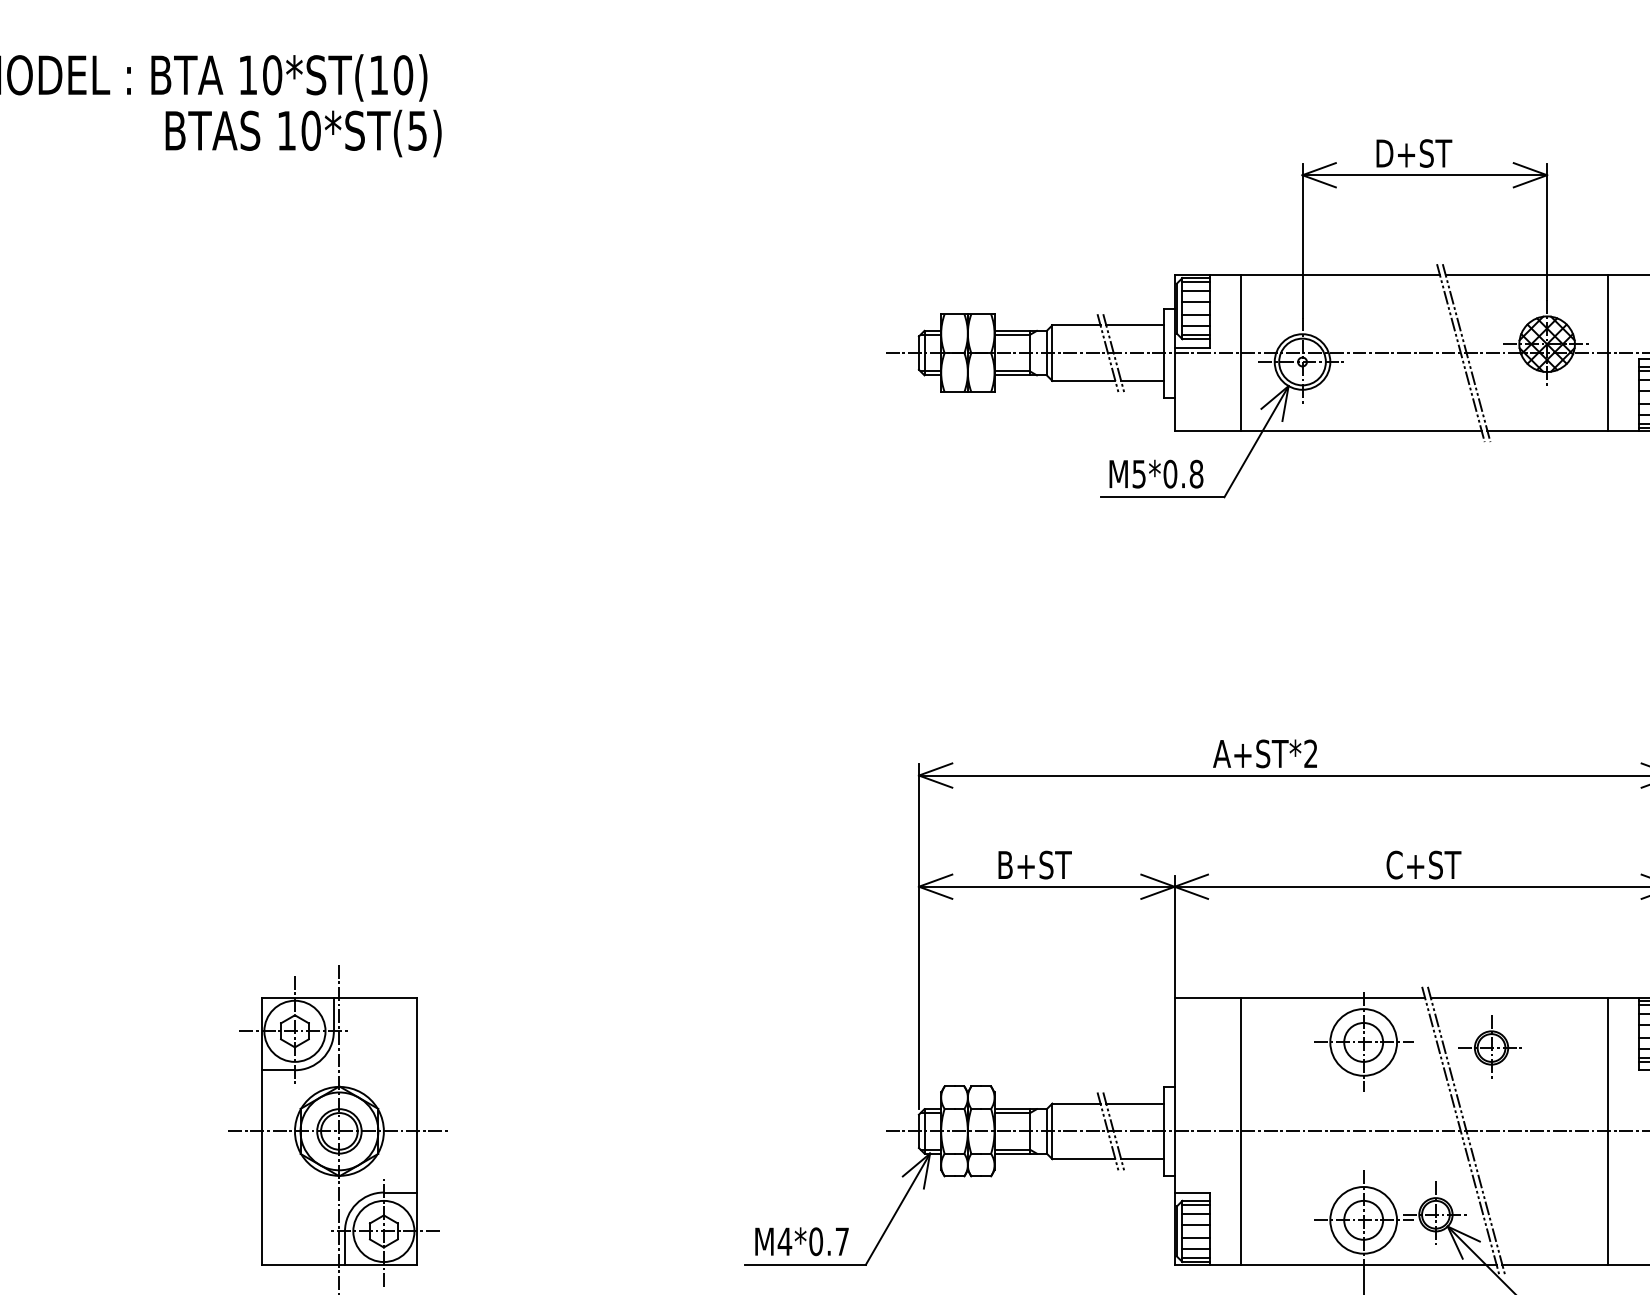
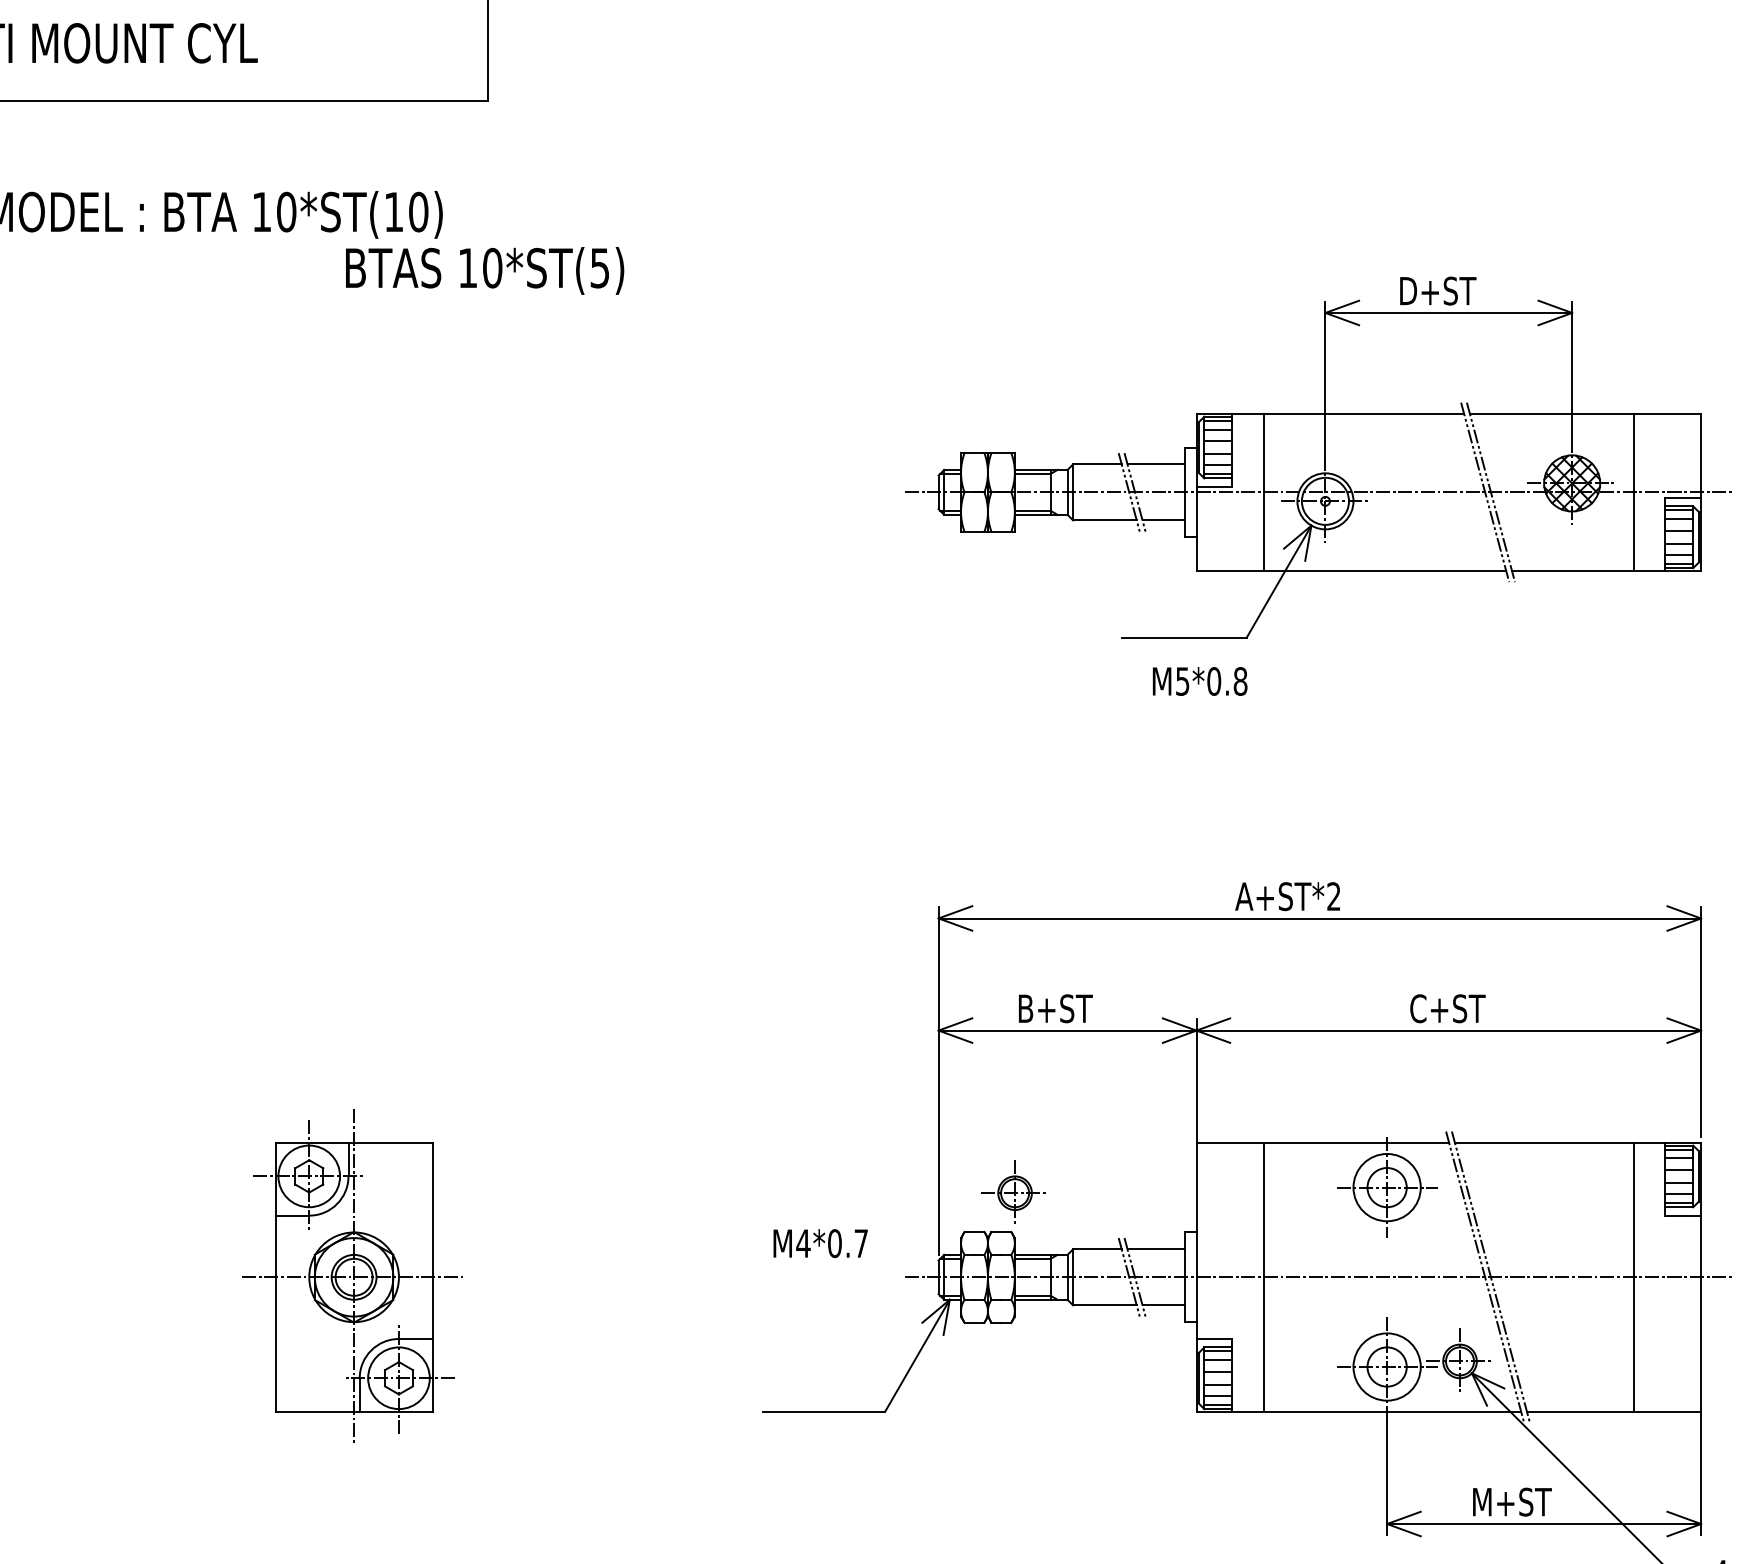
text: (304, 133) -> (485, 270), moved
text: (1155, 474) -> (1199, 681), moved
part: (1489, 1046) -> (1013, 1191), moved
text: (801, 1241) -> (820, 1243), moved

